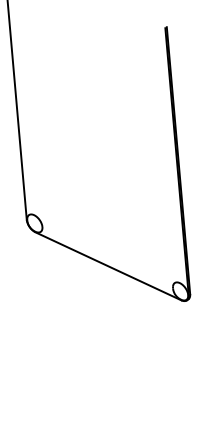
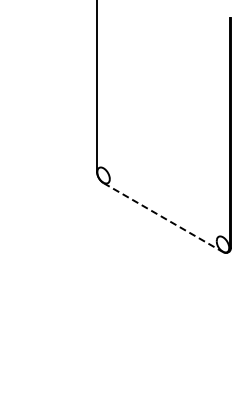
line: (108, 266) -> (163, 217), solid -> dashed

